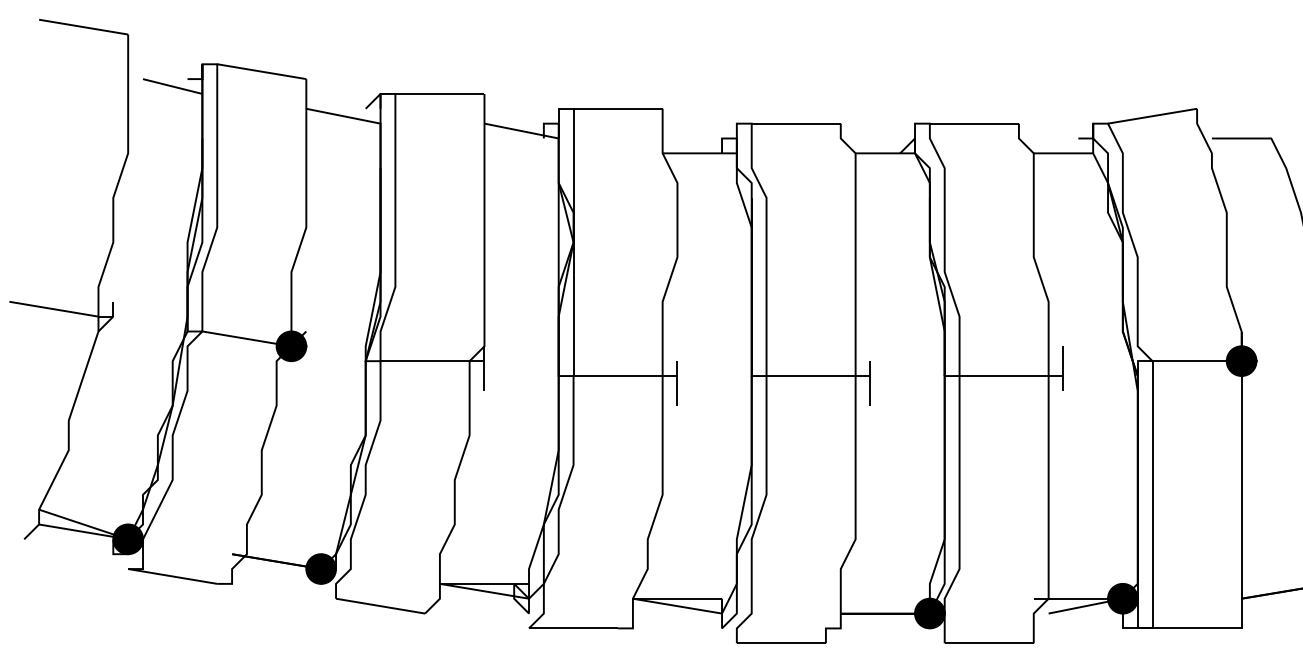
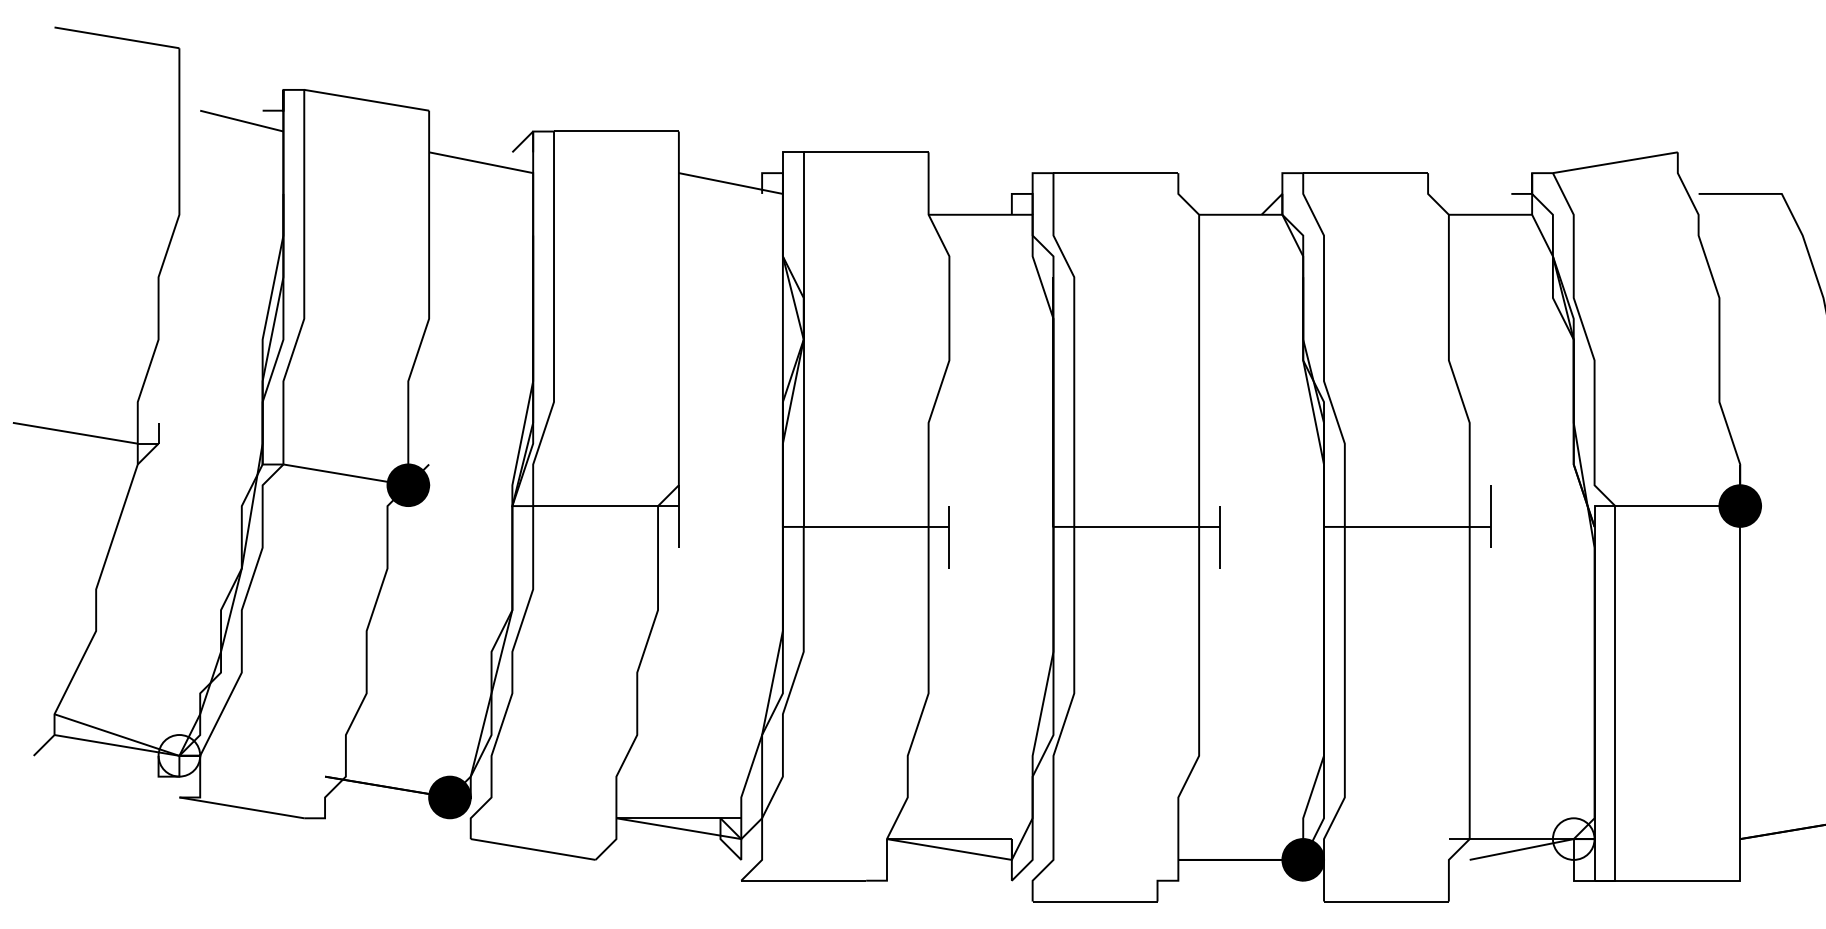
fill: (128, 539) -> (179, 756), removed
fill: (1122, 598) -> (1573, 838), removed

